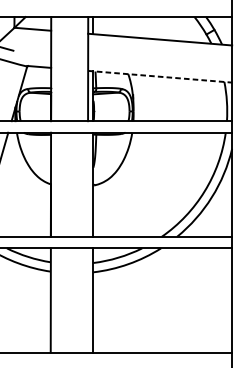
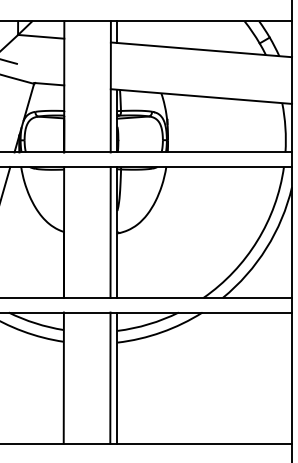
line: (160, 76) -> (201, 96), dashed -> solid
line: (87, 184) -> (110, 232), added
line: (87, 300) -> (110, 377), added

